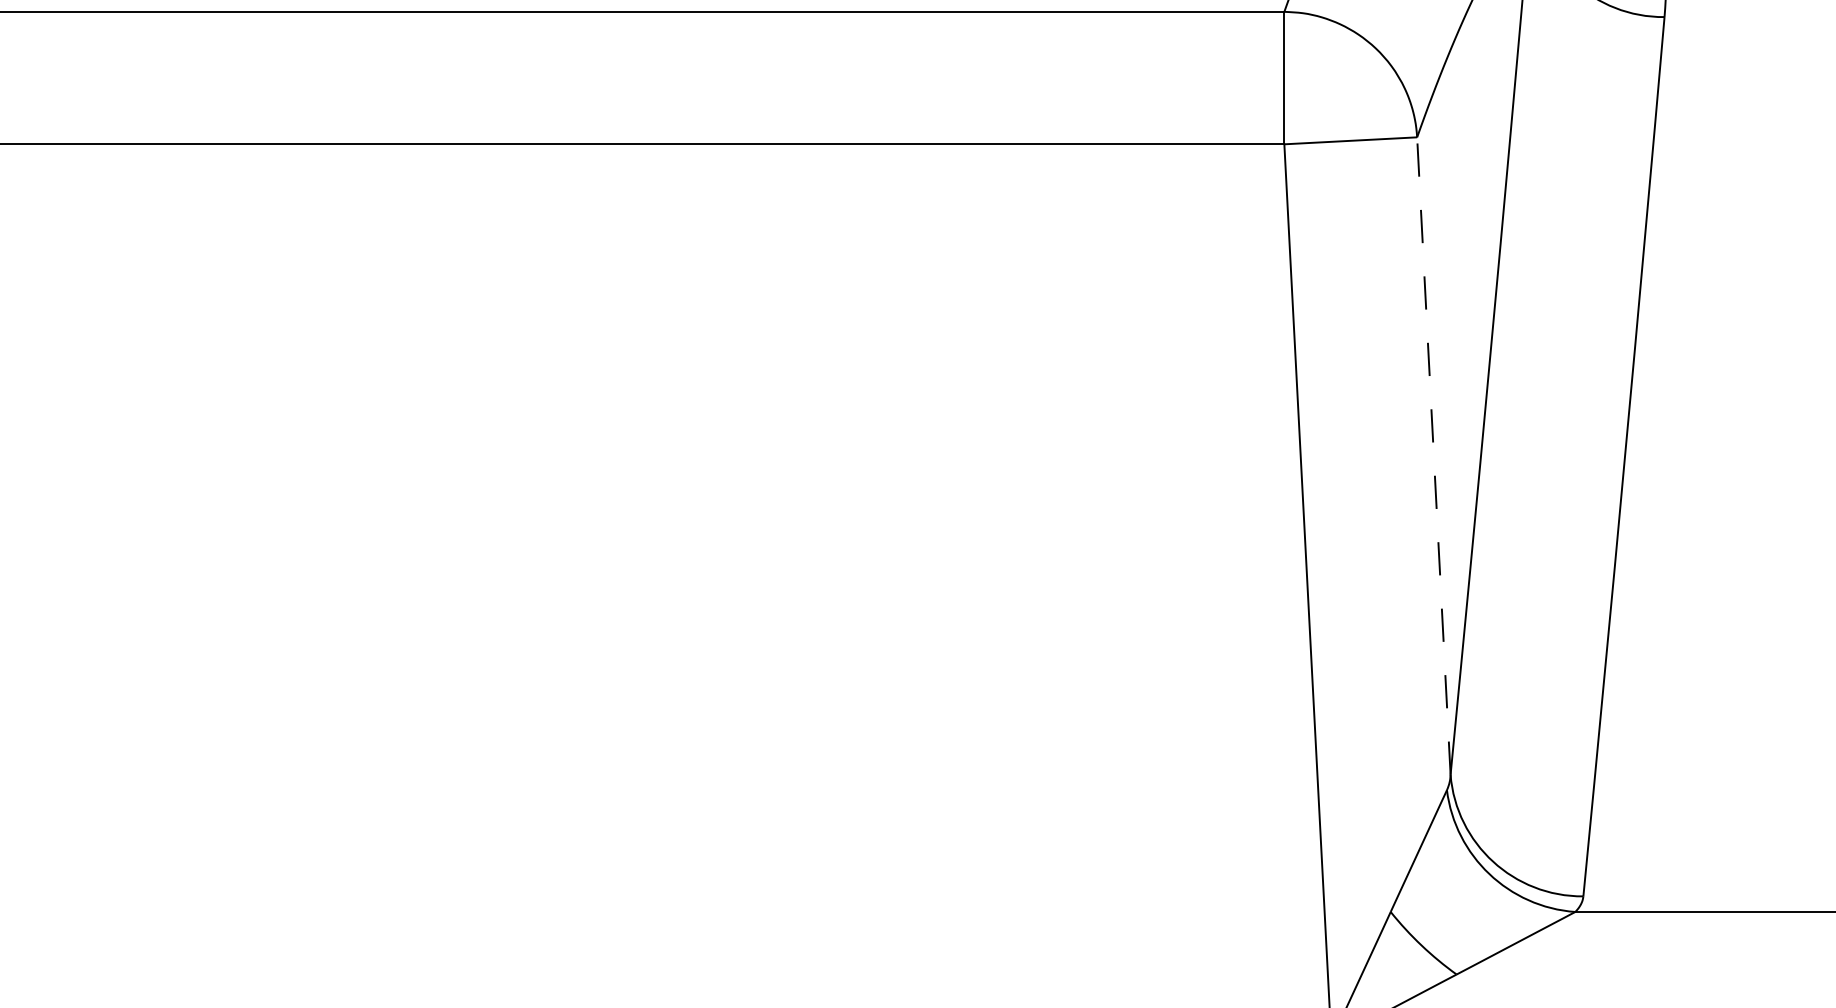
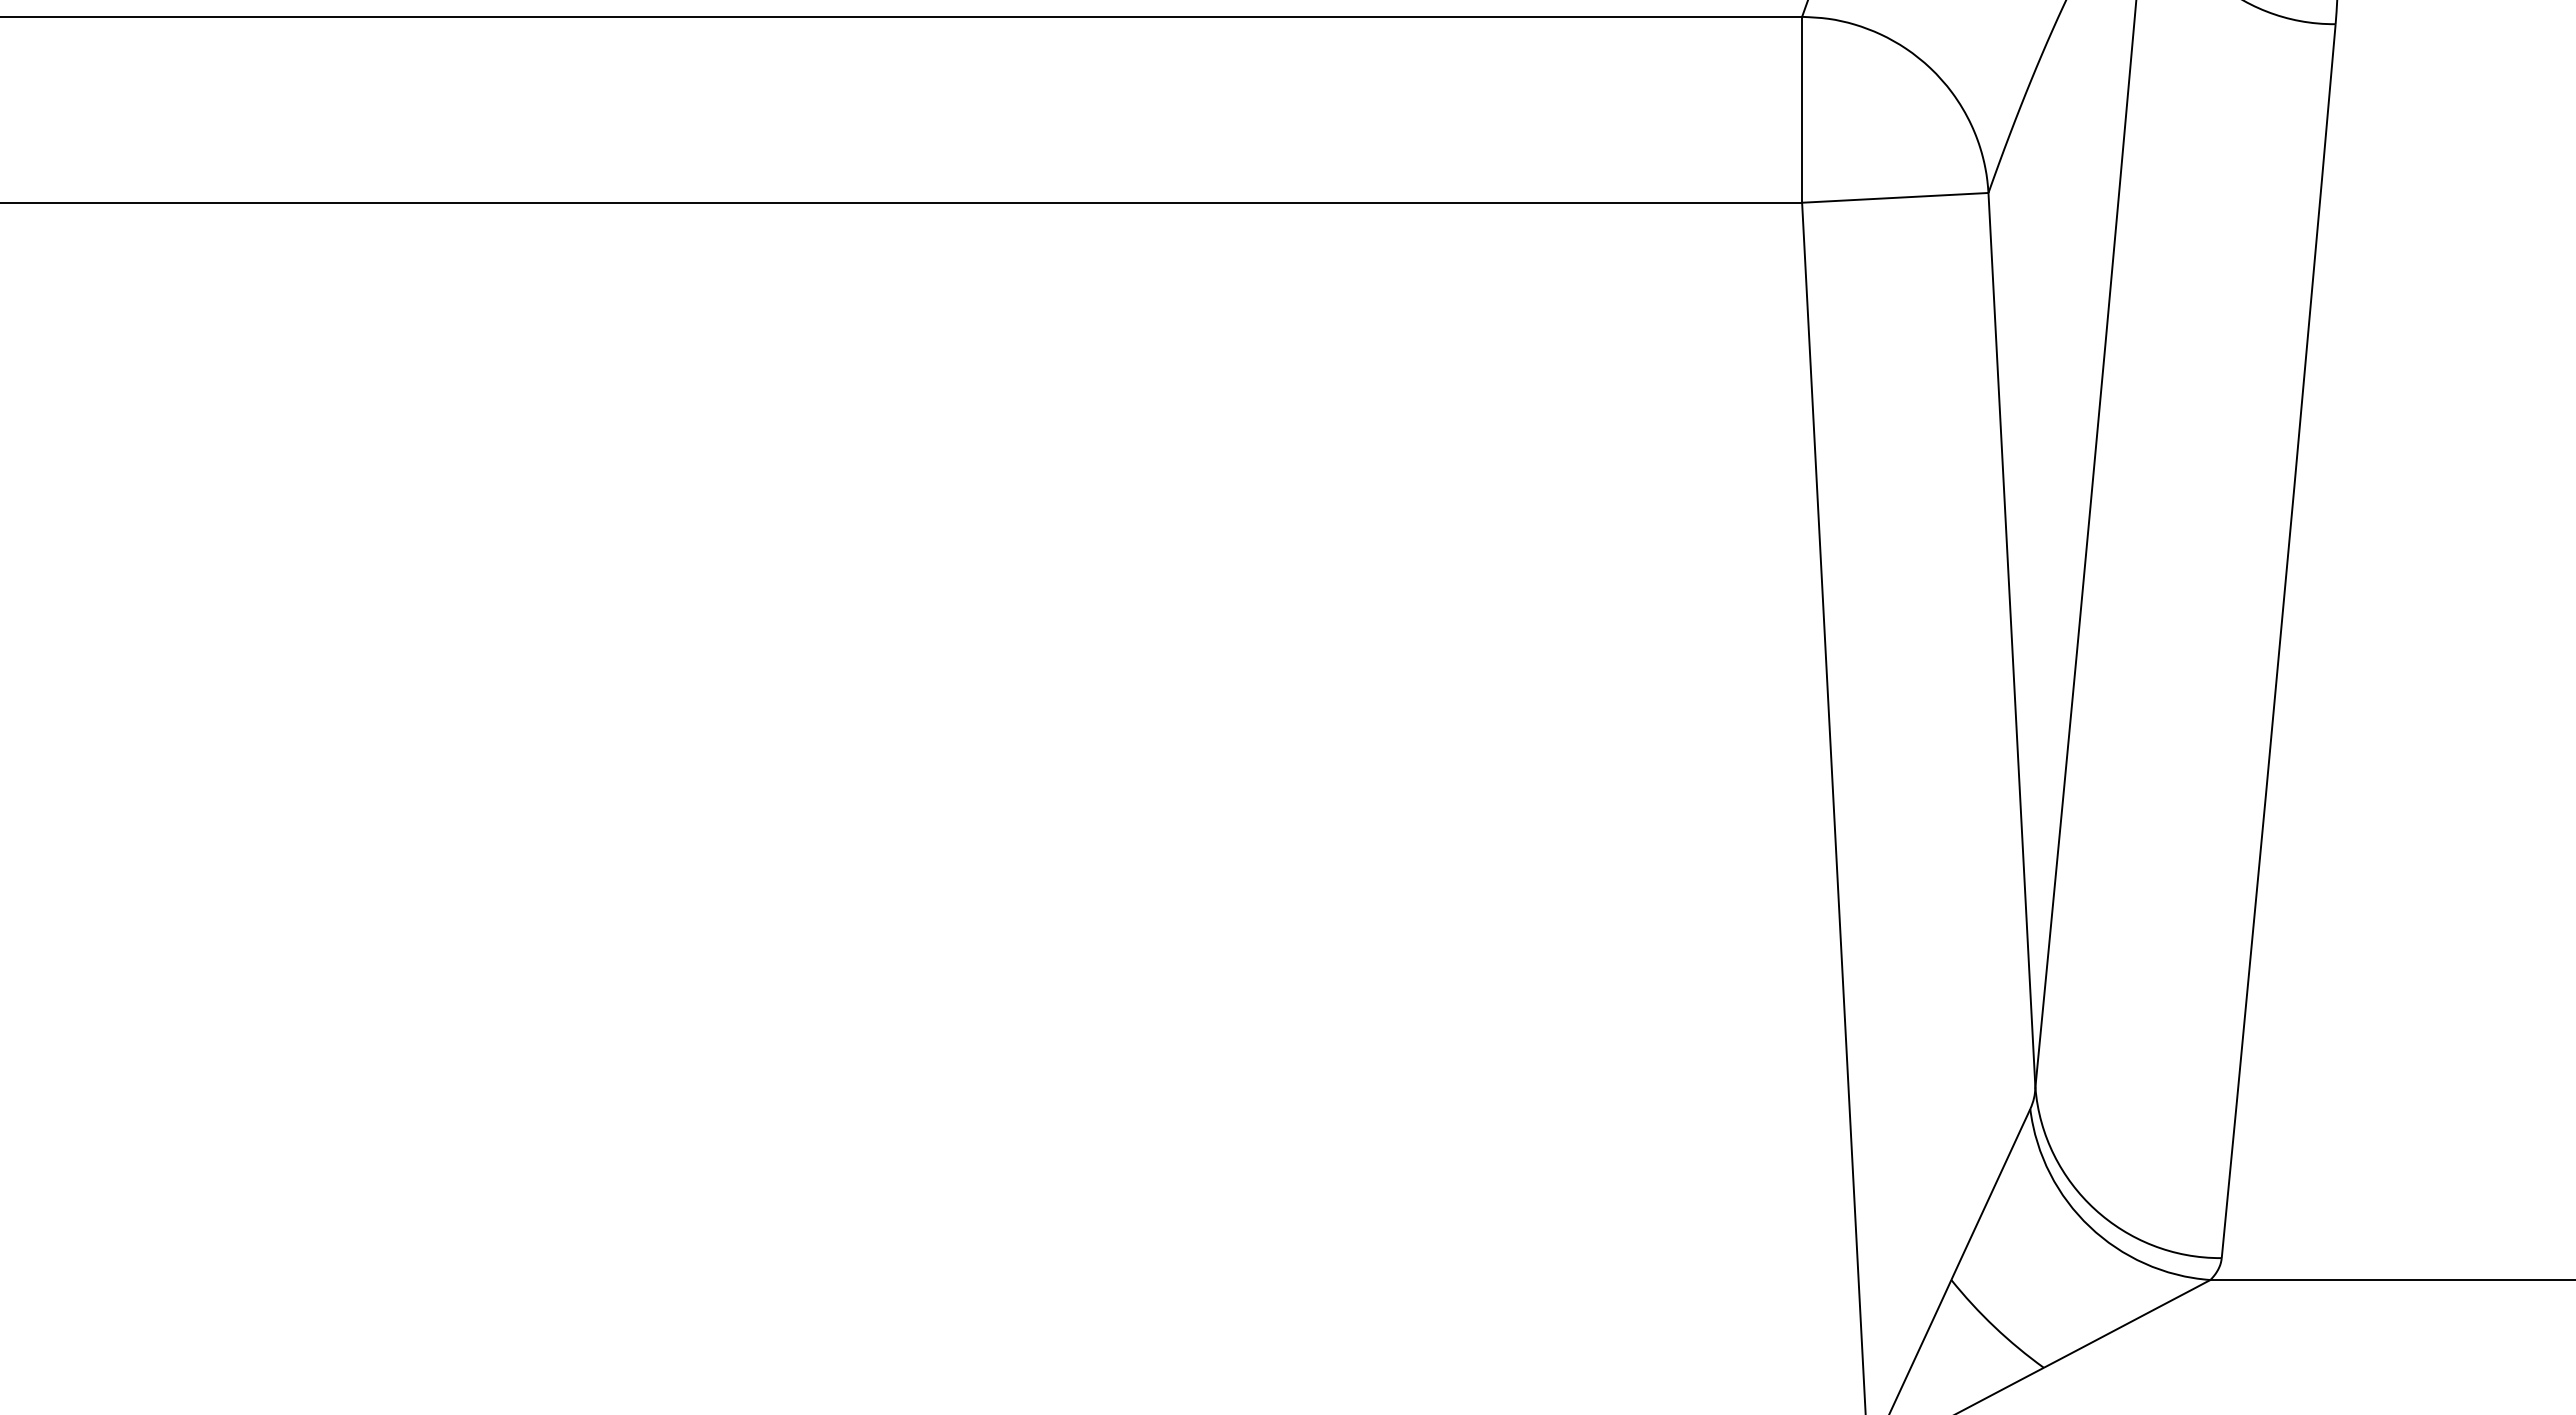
line: (1433, 456) -> (2011, 640), dashed -> solid

